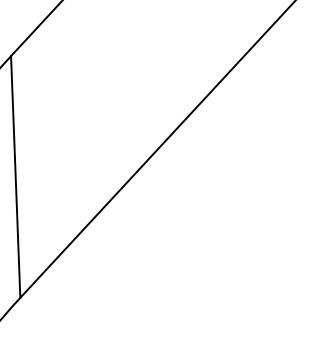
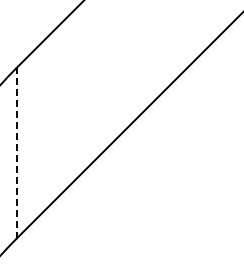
line: (15, 175) -> (16, 152), solid -> dashed

